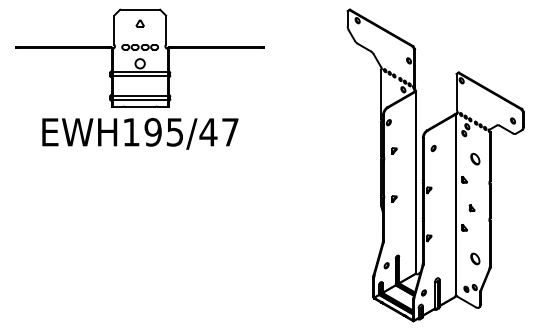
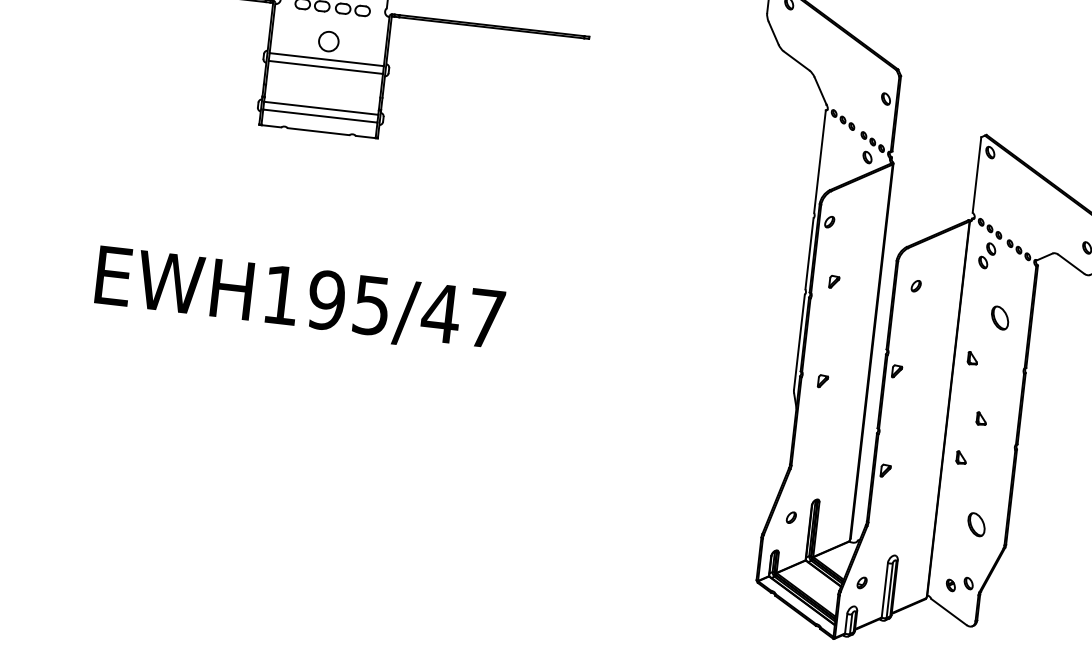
text: (140, 133) -> (300, 299), moved

